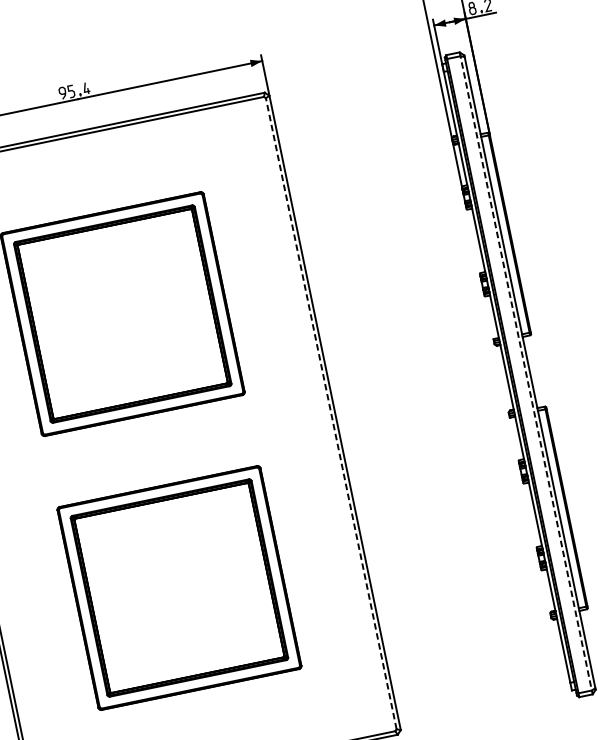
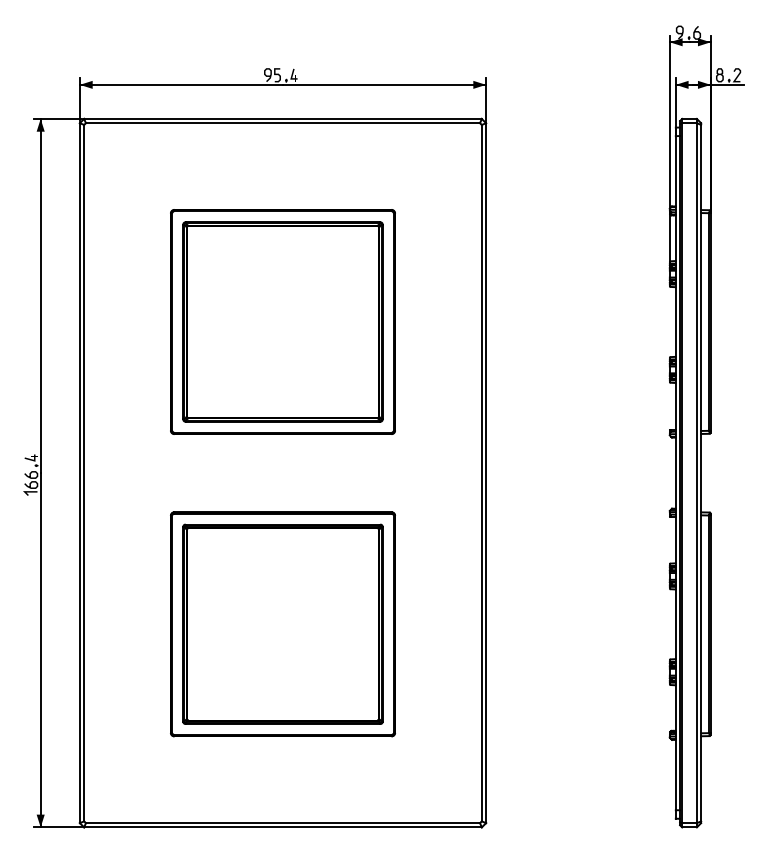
line: (525, 373) -> (696, 473), dashed -> solid
line: (330, 413) -> (481, 472), dashed -> solid

